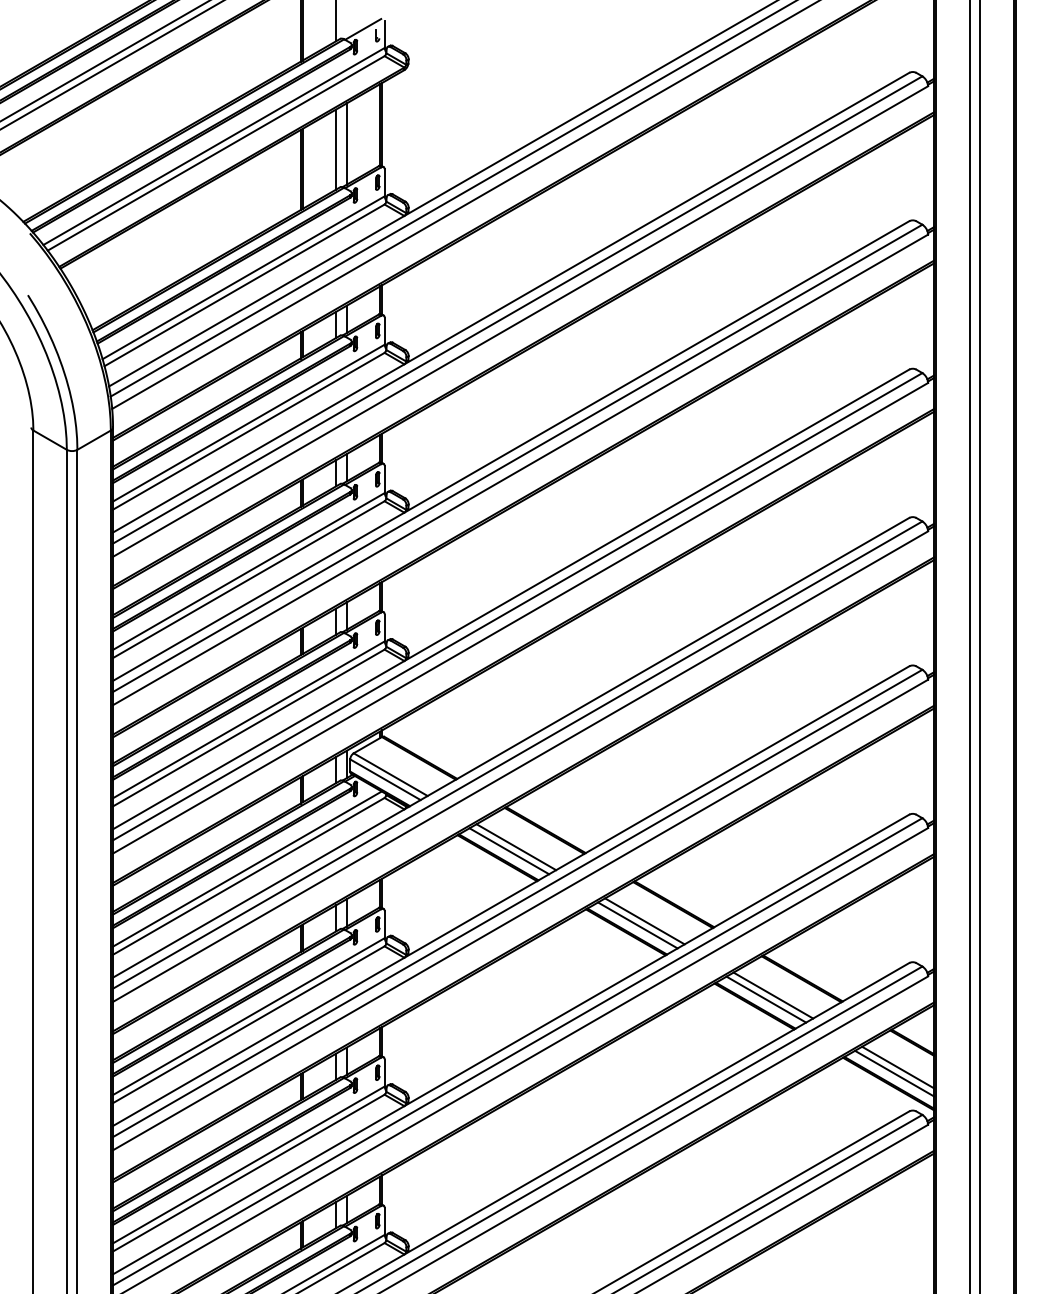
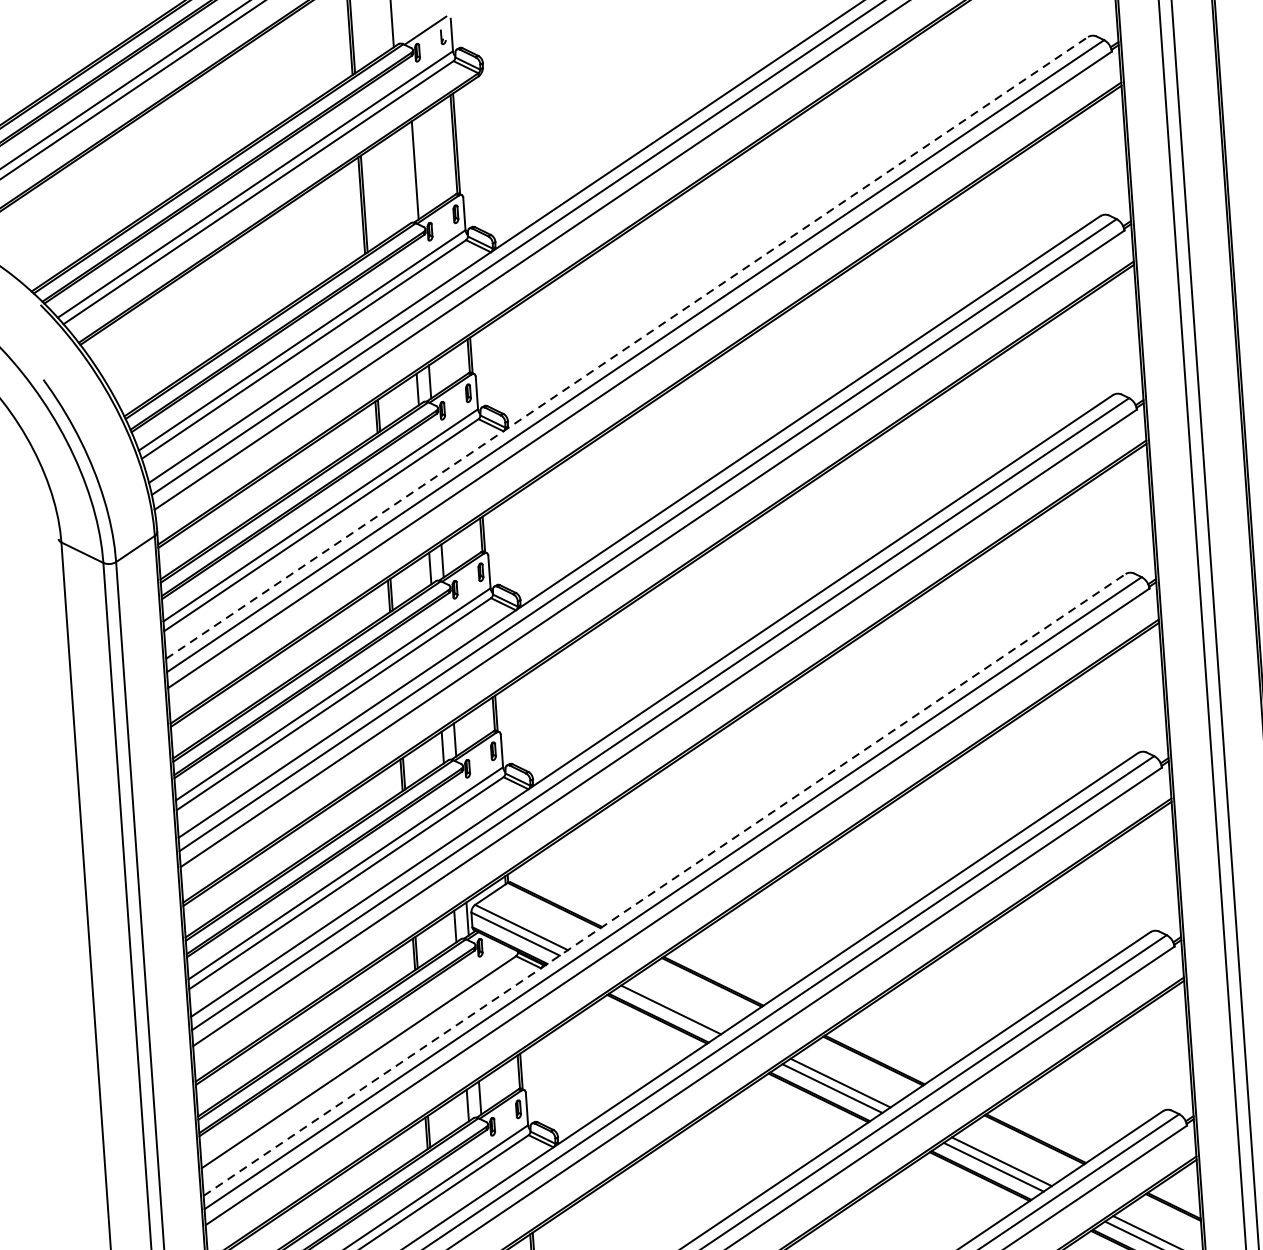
line: (336, 149) -> (403, 177), removed
line: (511, 302) -> (627, 347), solid -> dashed
line: (511, 747) -> (665, 884), solid -> dashed
line: (516, 847) -> (679, 1004), removed
line: (247, 868) -> (356, 1052), removed

